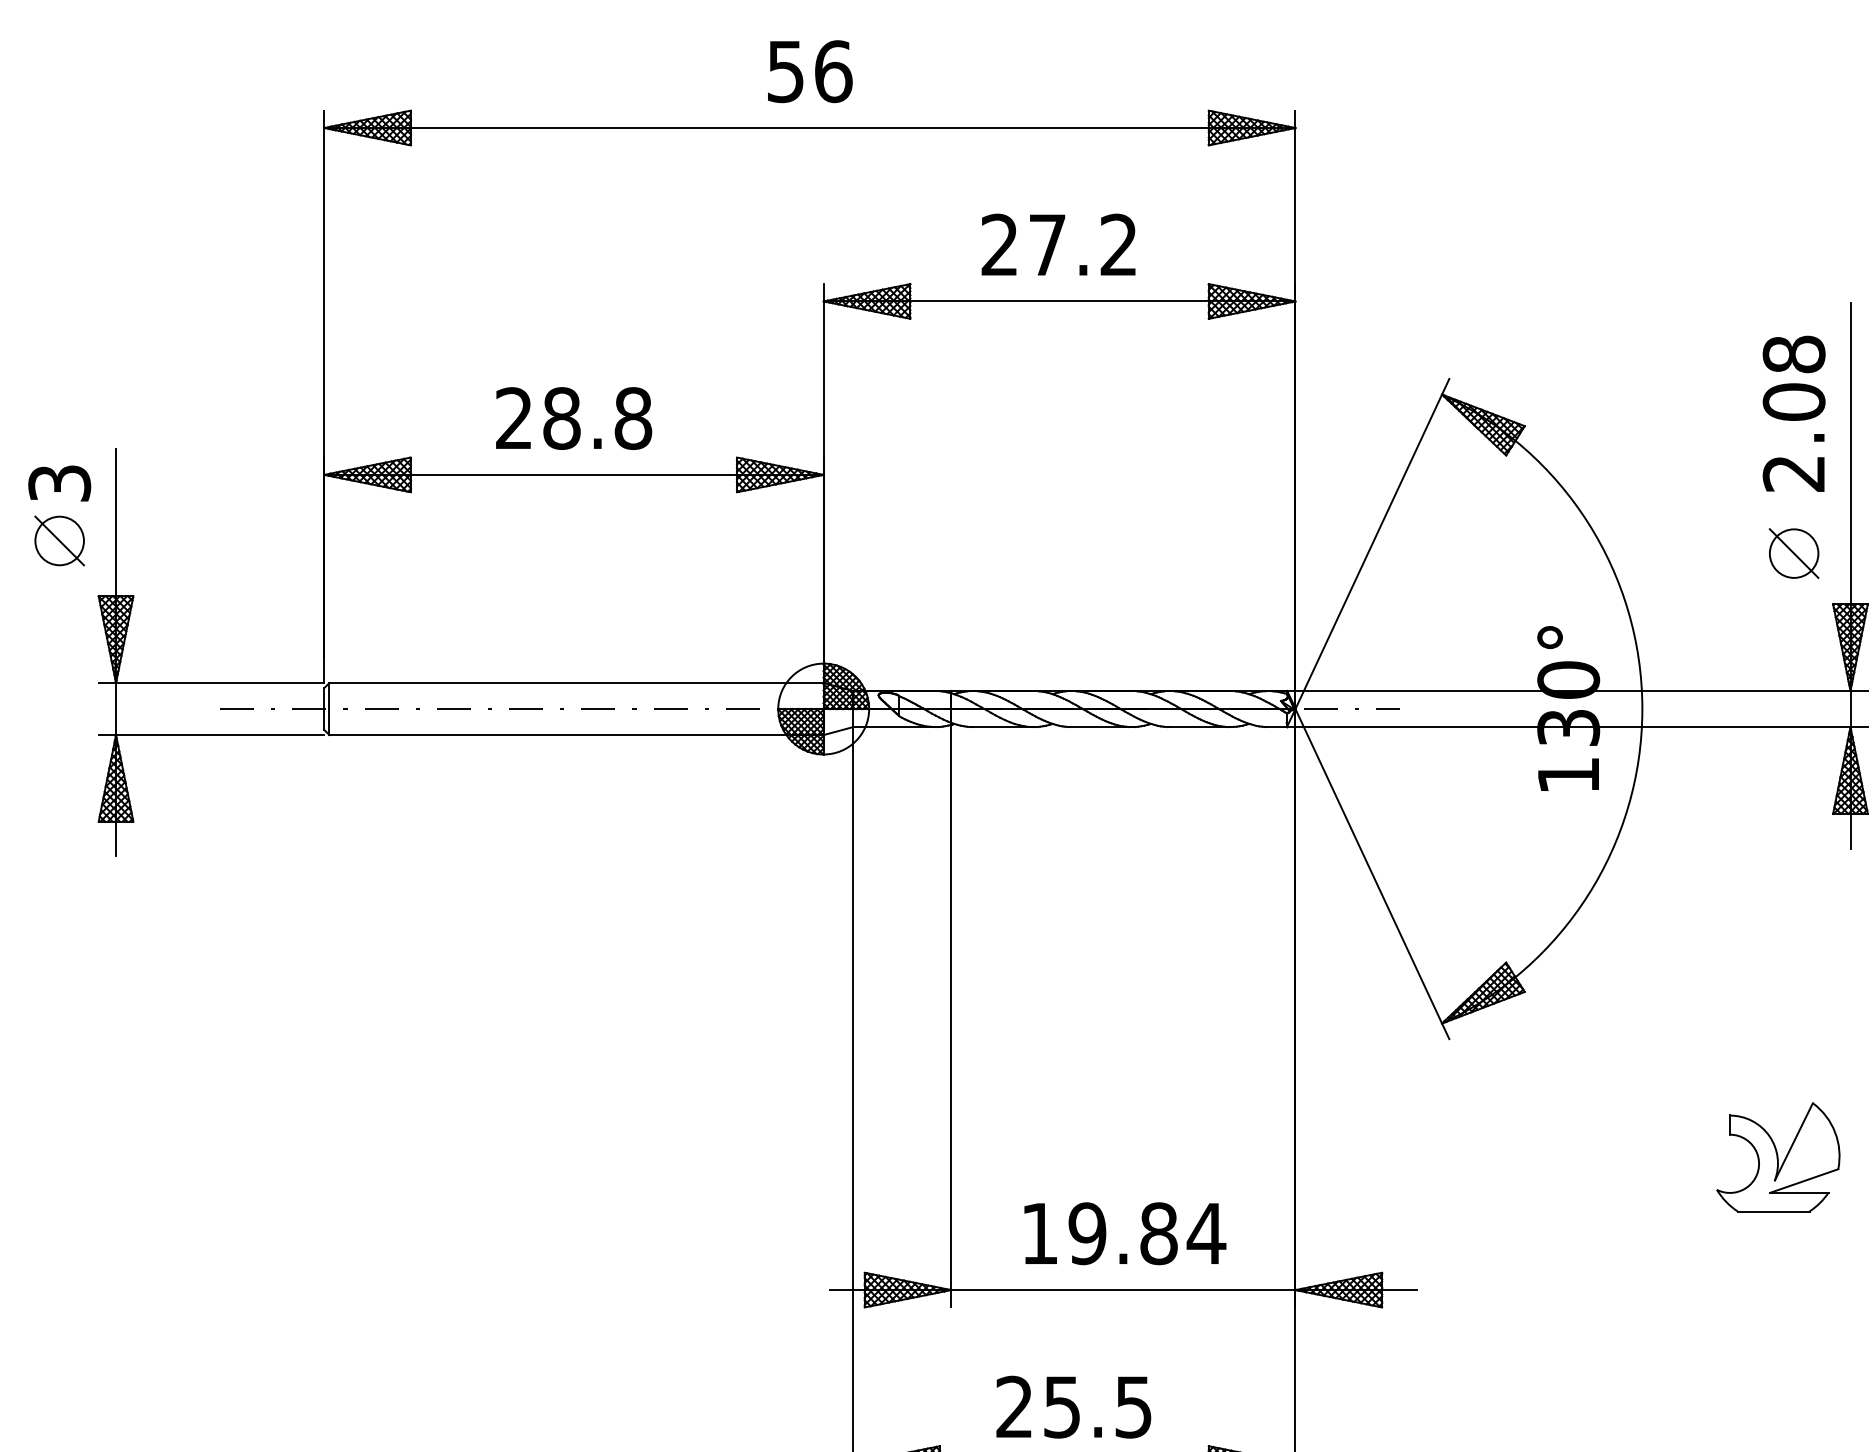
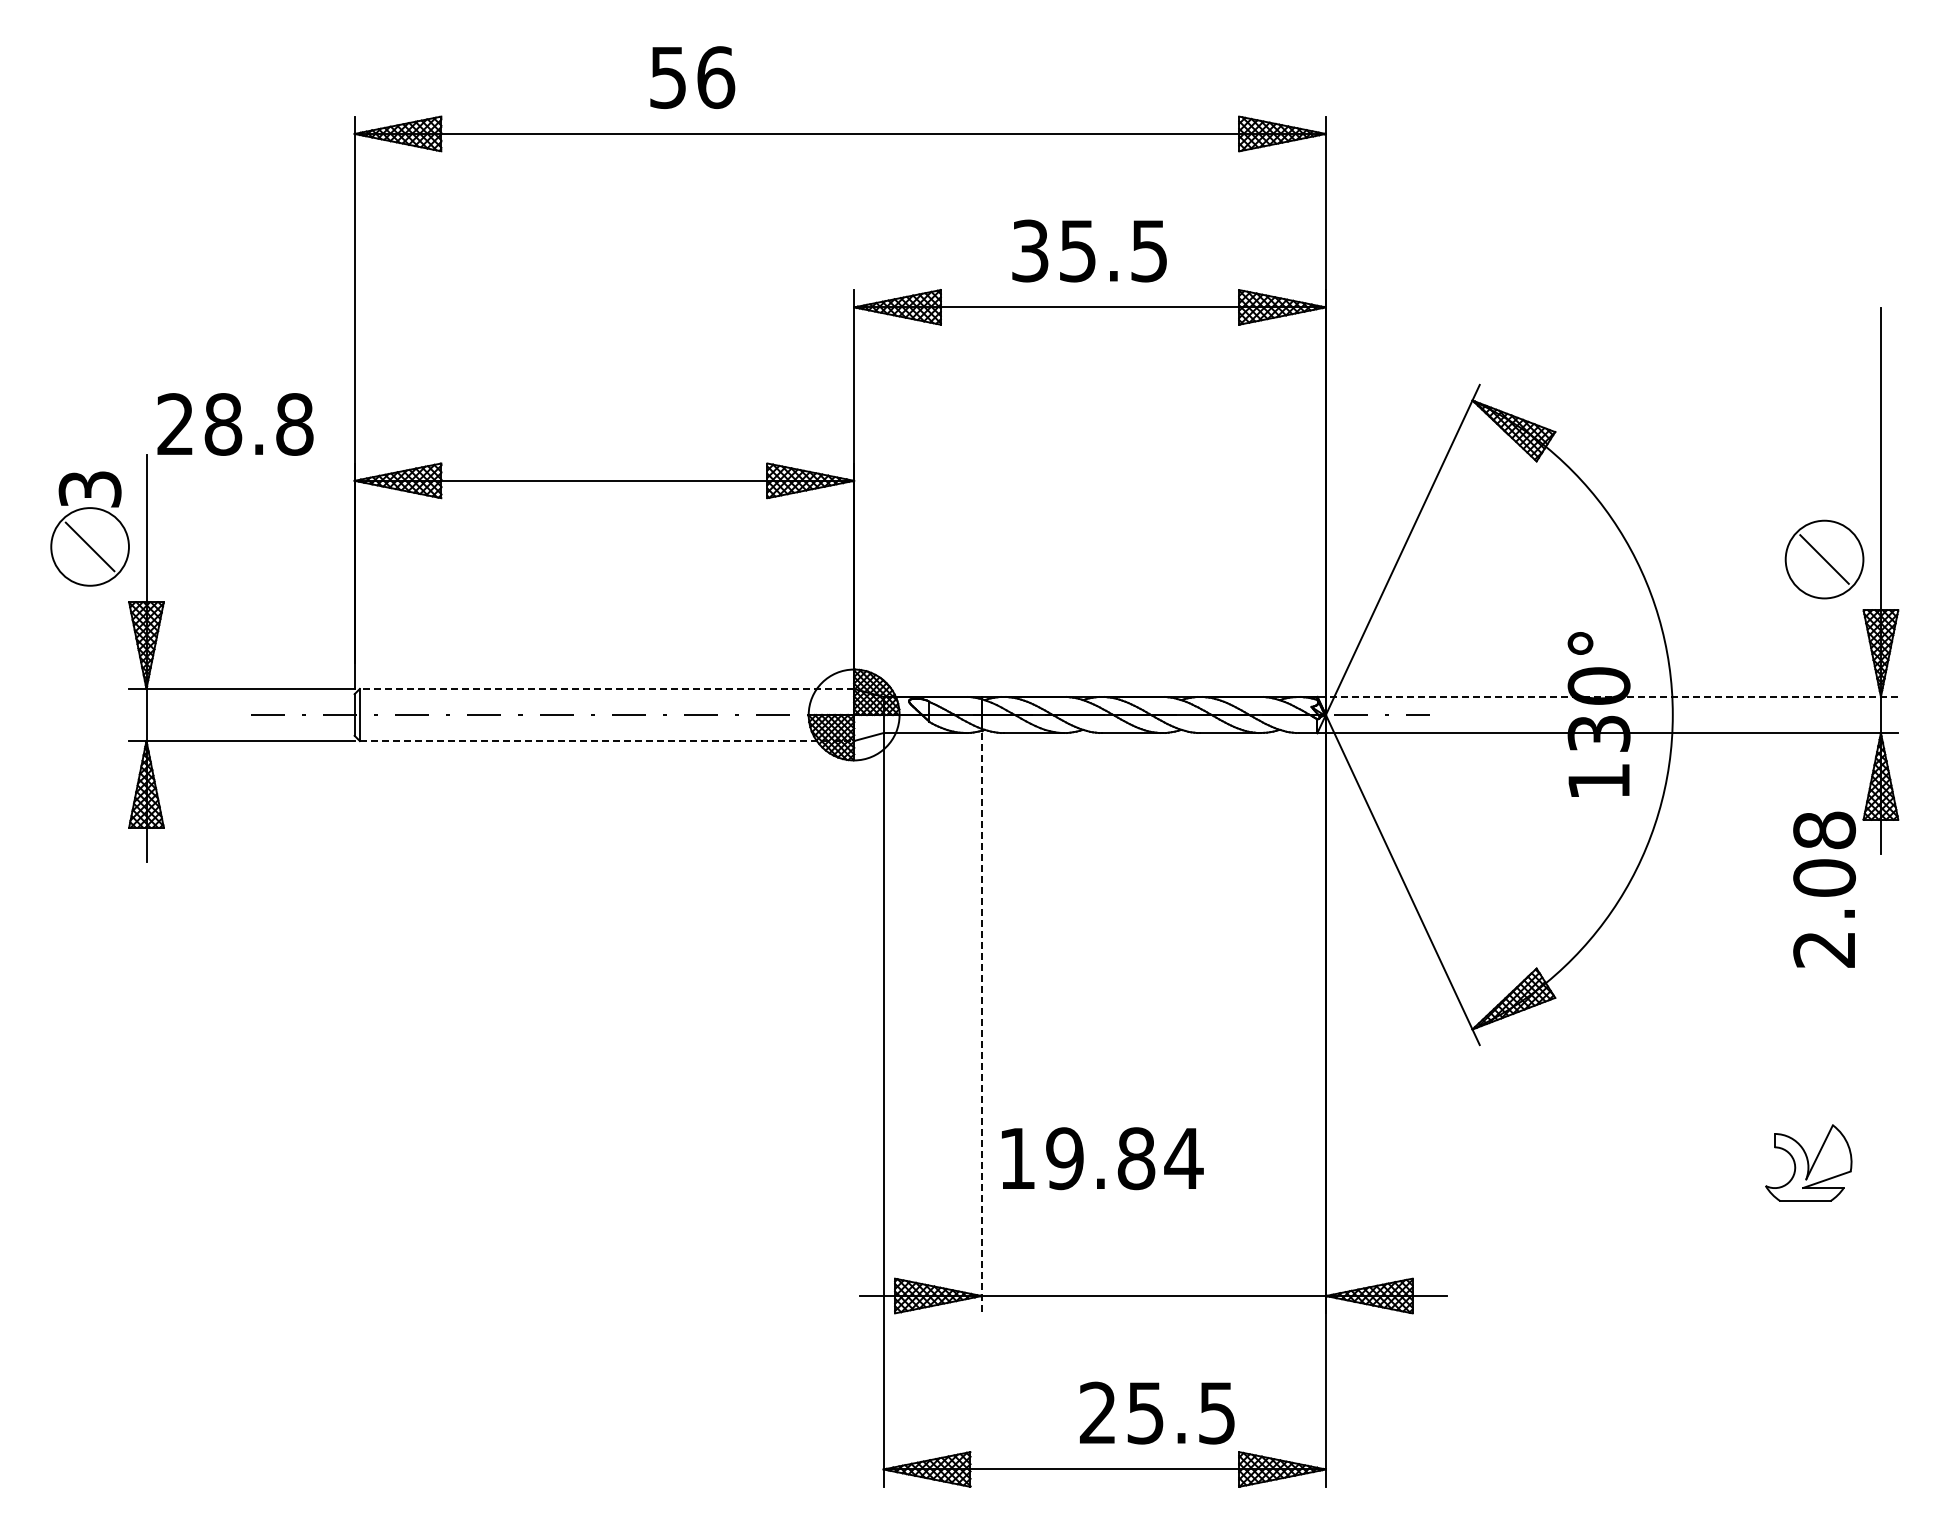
text: (810, 71) -> (692, 77), moved
text: (1059, 244) -> (1089, 250), 27.2 -> 35.5
text: (1794, 413) -> (1824, 889), moved
text: (574, 418) -> (235, 424), moved
circle: (59, 540) -> (89, 546), size x1.6
circle: (1794, 553) -> (1824, 559), size x1.6
line: (576, 682) -> (606, 688), solid -> dashed
line: (1577, 690) -> (1607, 696), solid -> dashed
line: (577, 735) -> (607, 741), solid -> dashed
line: (951, 1017) -> (981, 1023), solid -> dashed
part: (1778, 1156) -> (1808, 1162), size x0.7
text: (1125, 1233) -> (1102, 1158), moved
text: (1074, 1406) -> (1157, 1412), moved

